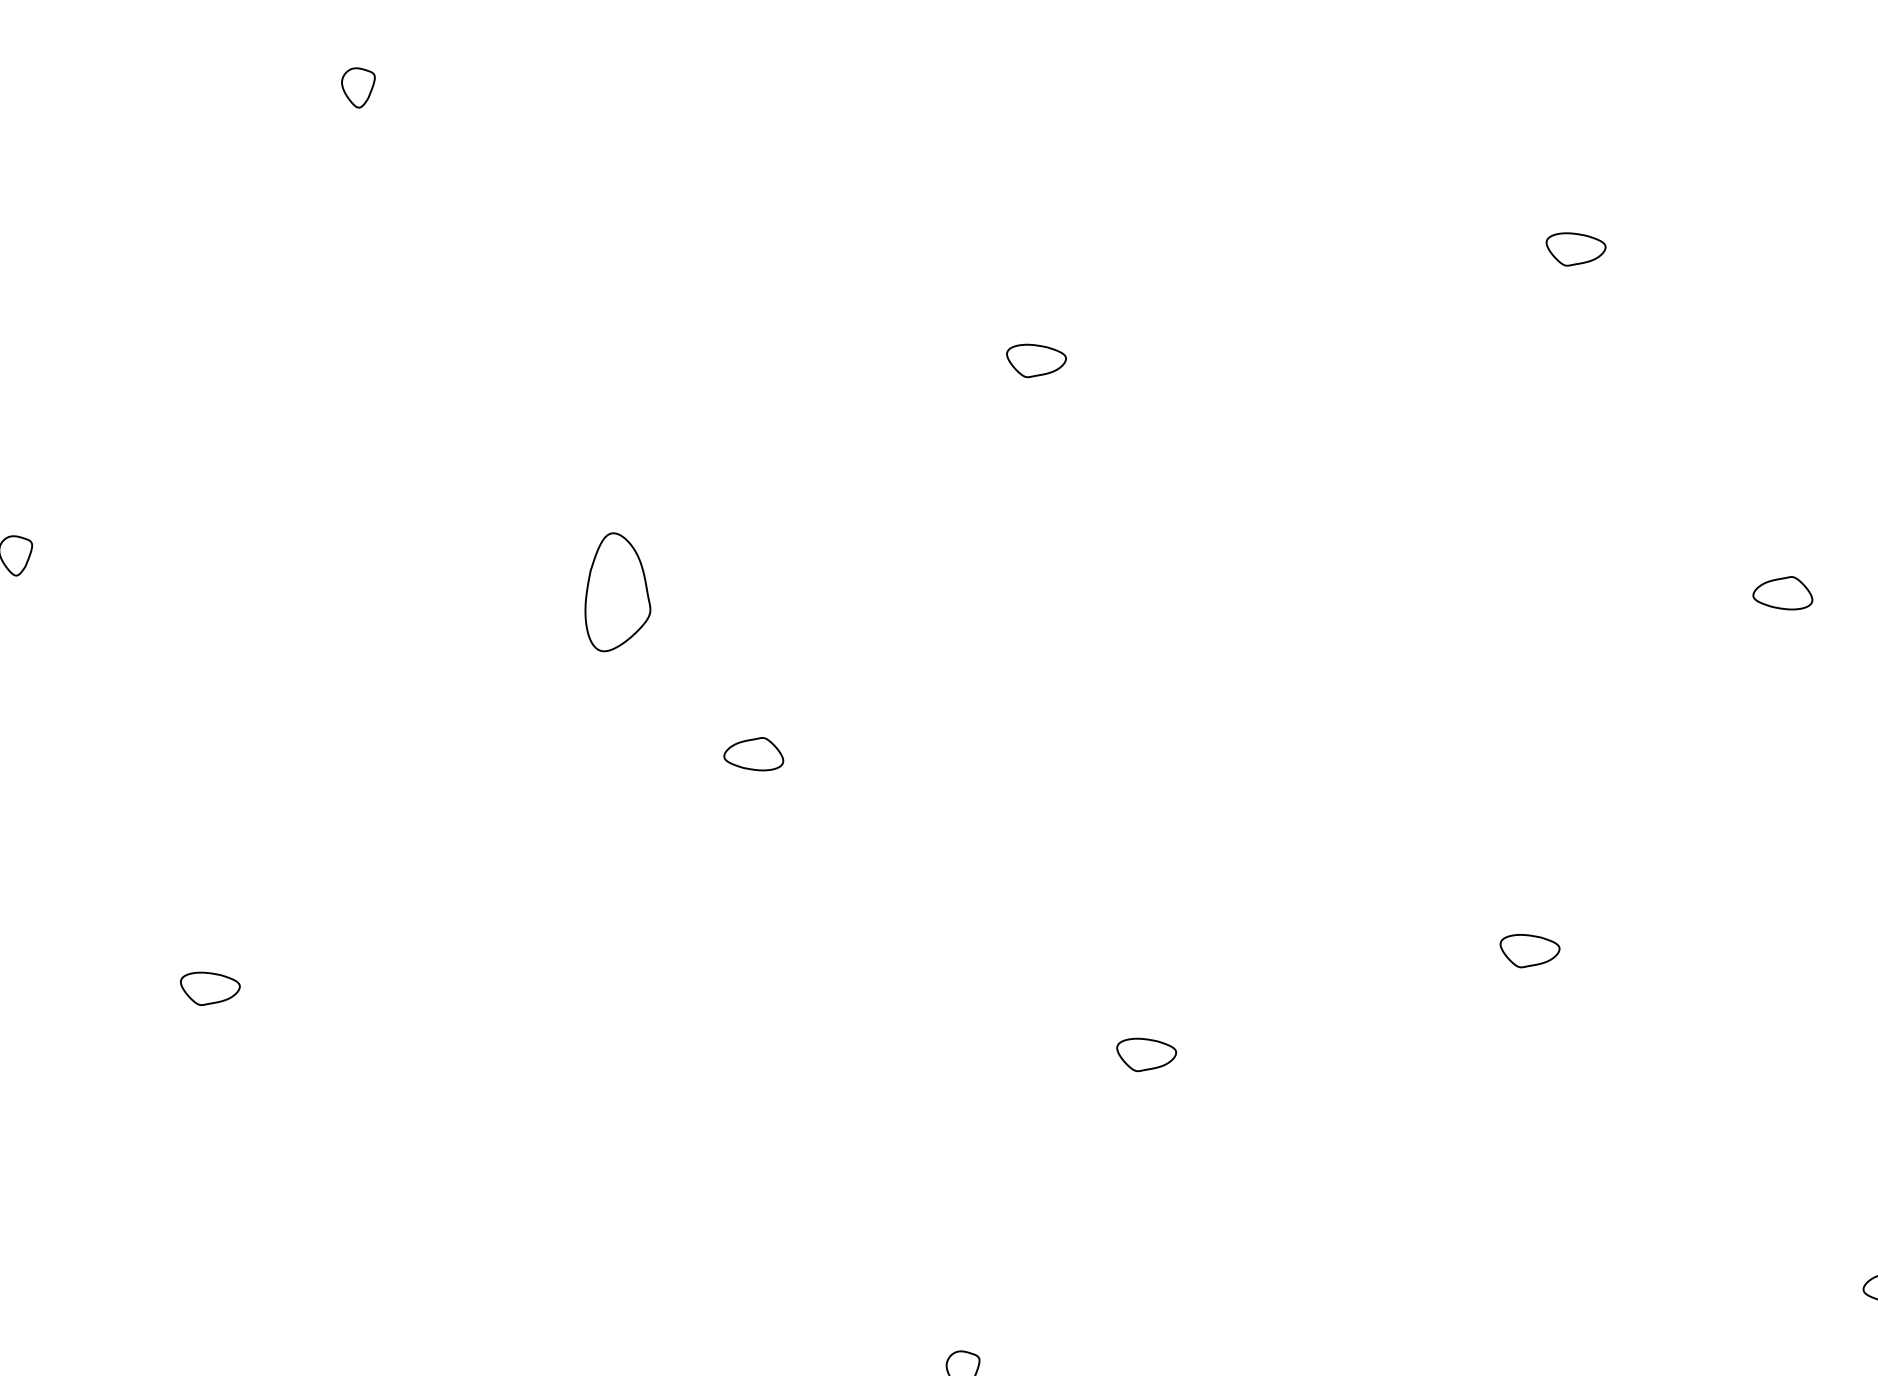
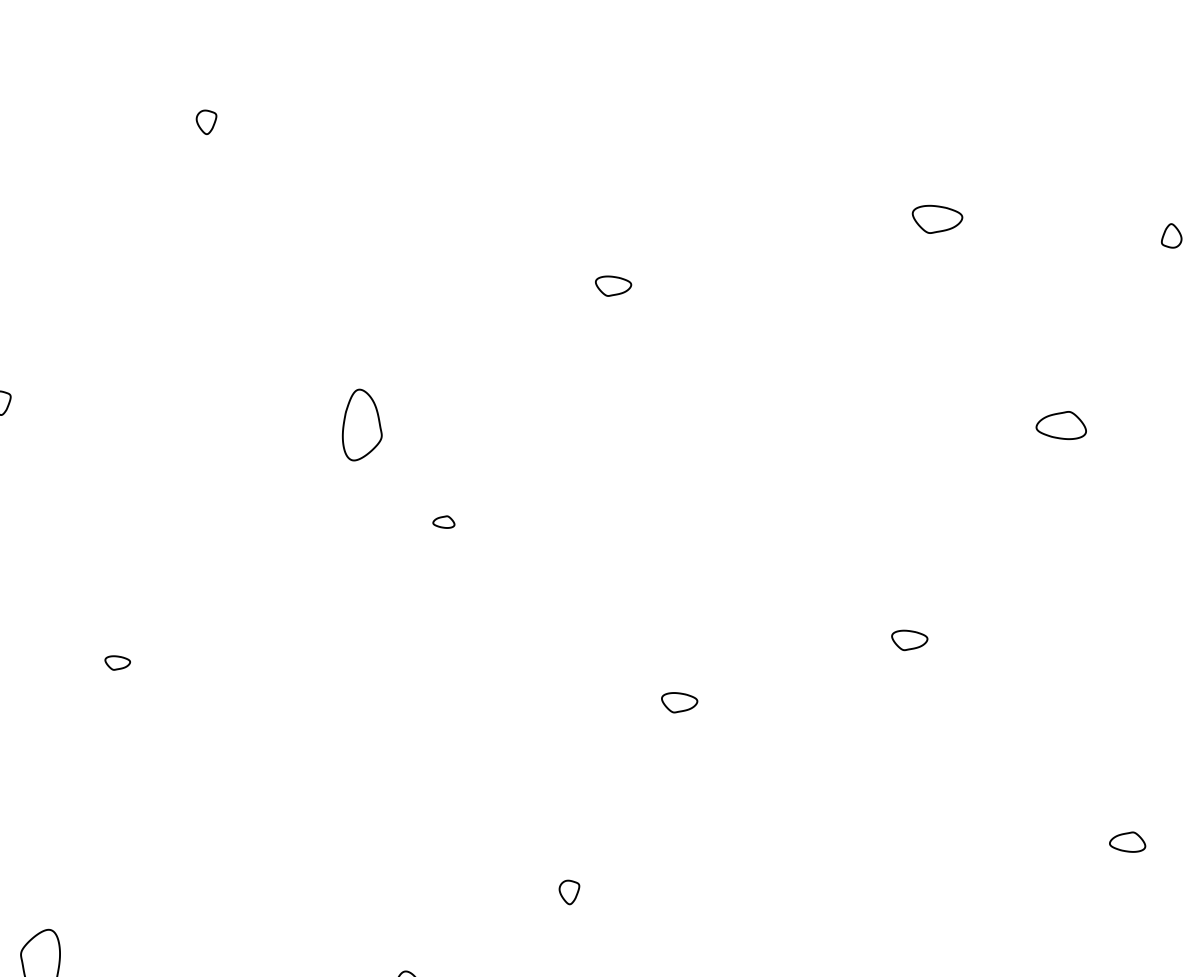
part: (1574, 248) -> (936, 218), size x1.4
part: (1782, 593) -> (1061, 425), size x1.4
part: (753, 752) -> (443, 521), size x0.6
part: (210, 987) -> (117, 662), size x0.7

